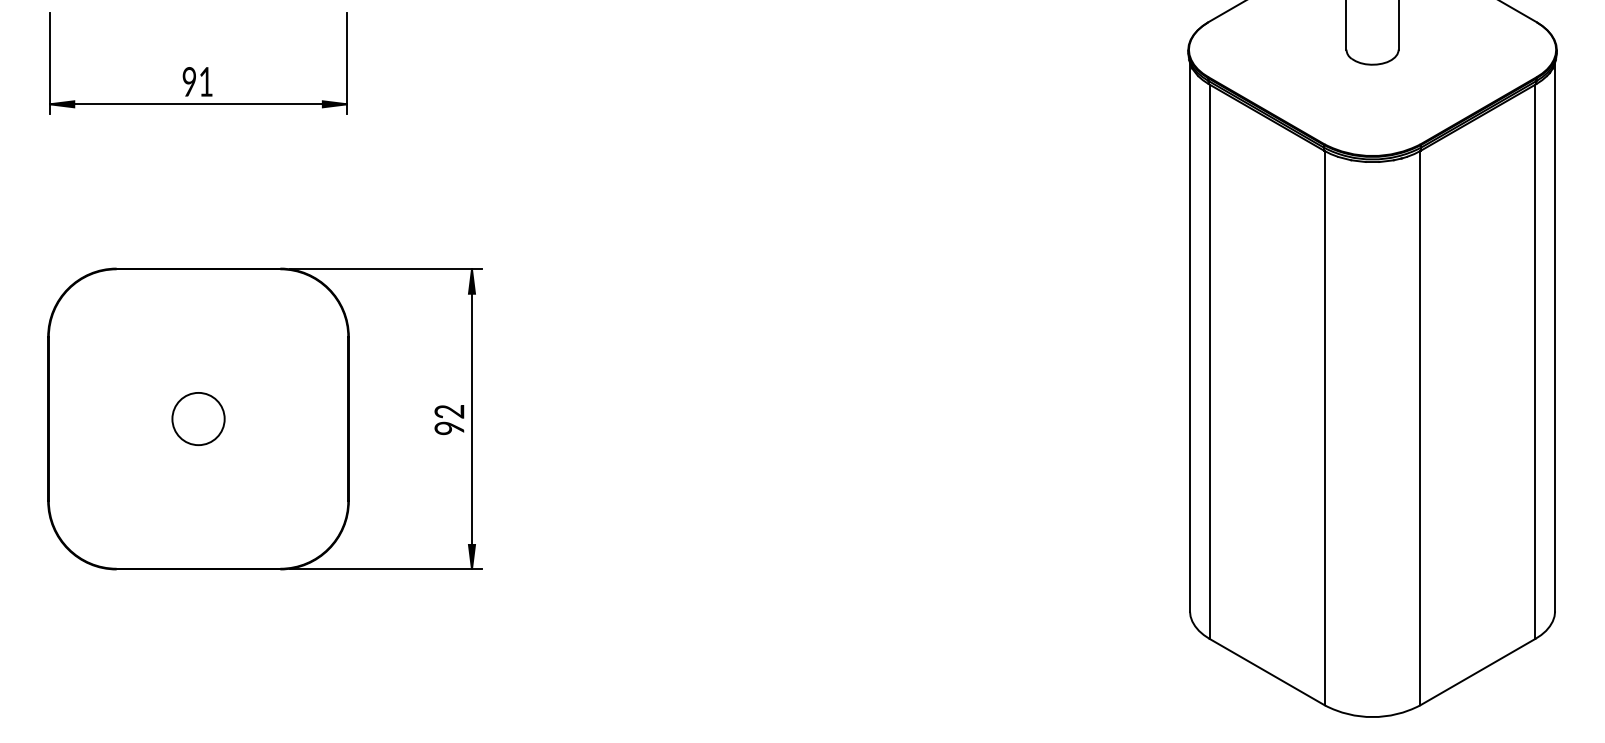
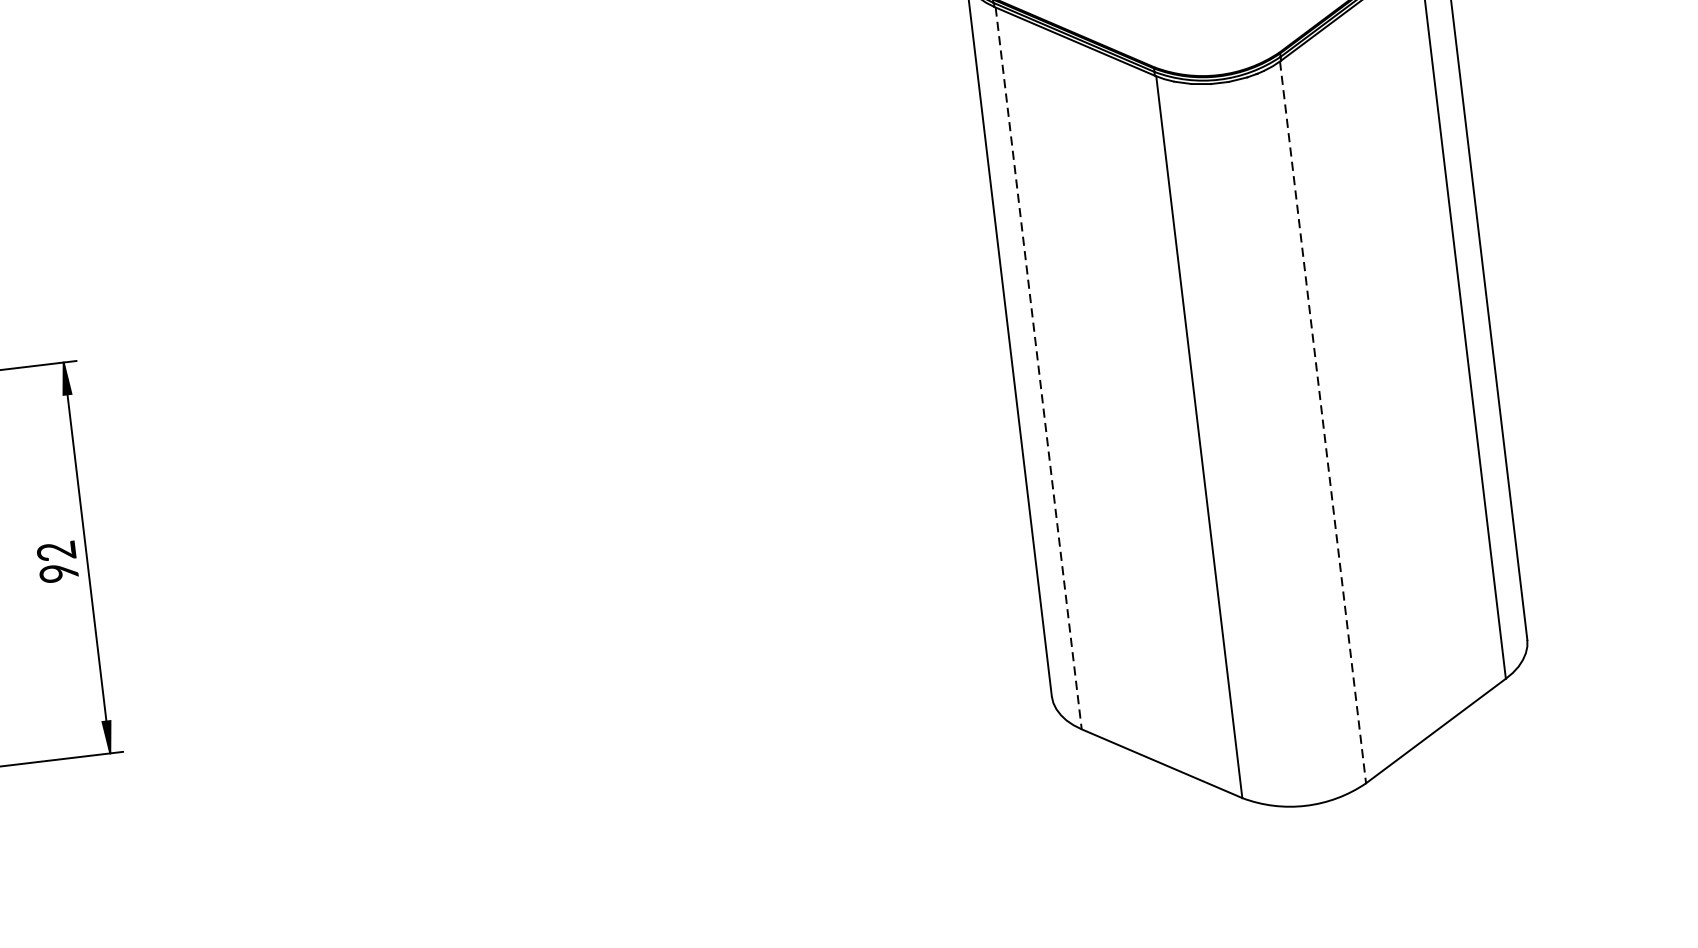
line: (1209, 362) -> (1038, 369), solid -> dashed
line: (1420, 428) -> (1323, 422), solid -> dashed

